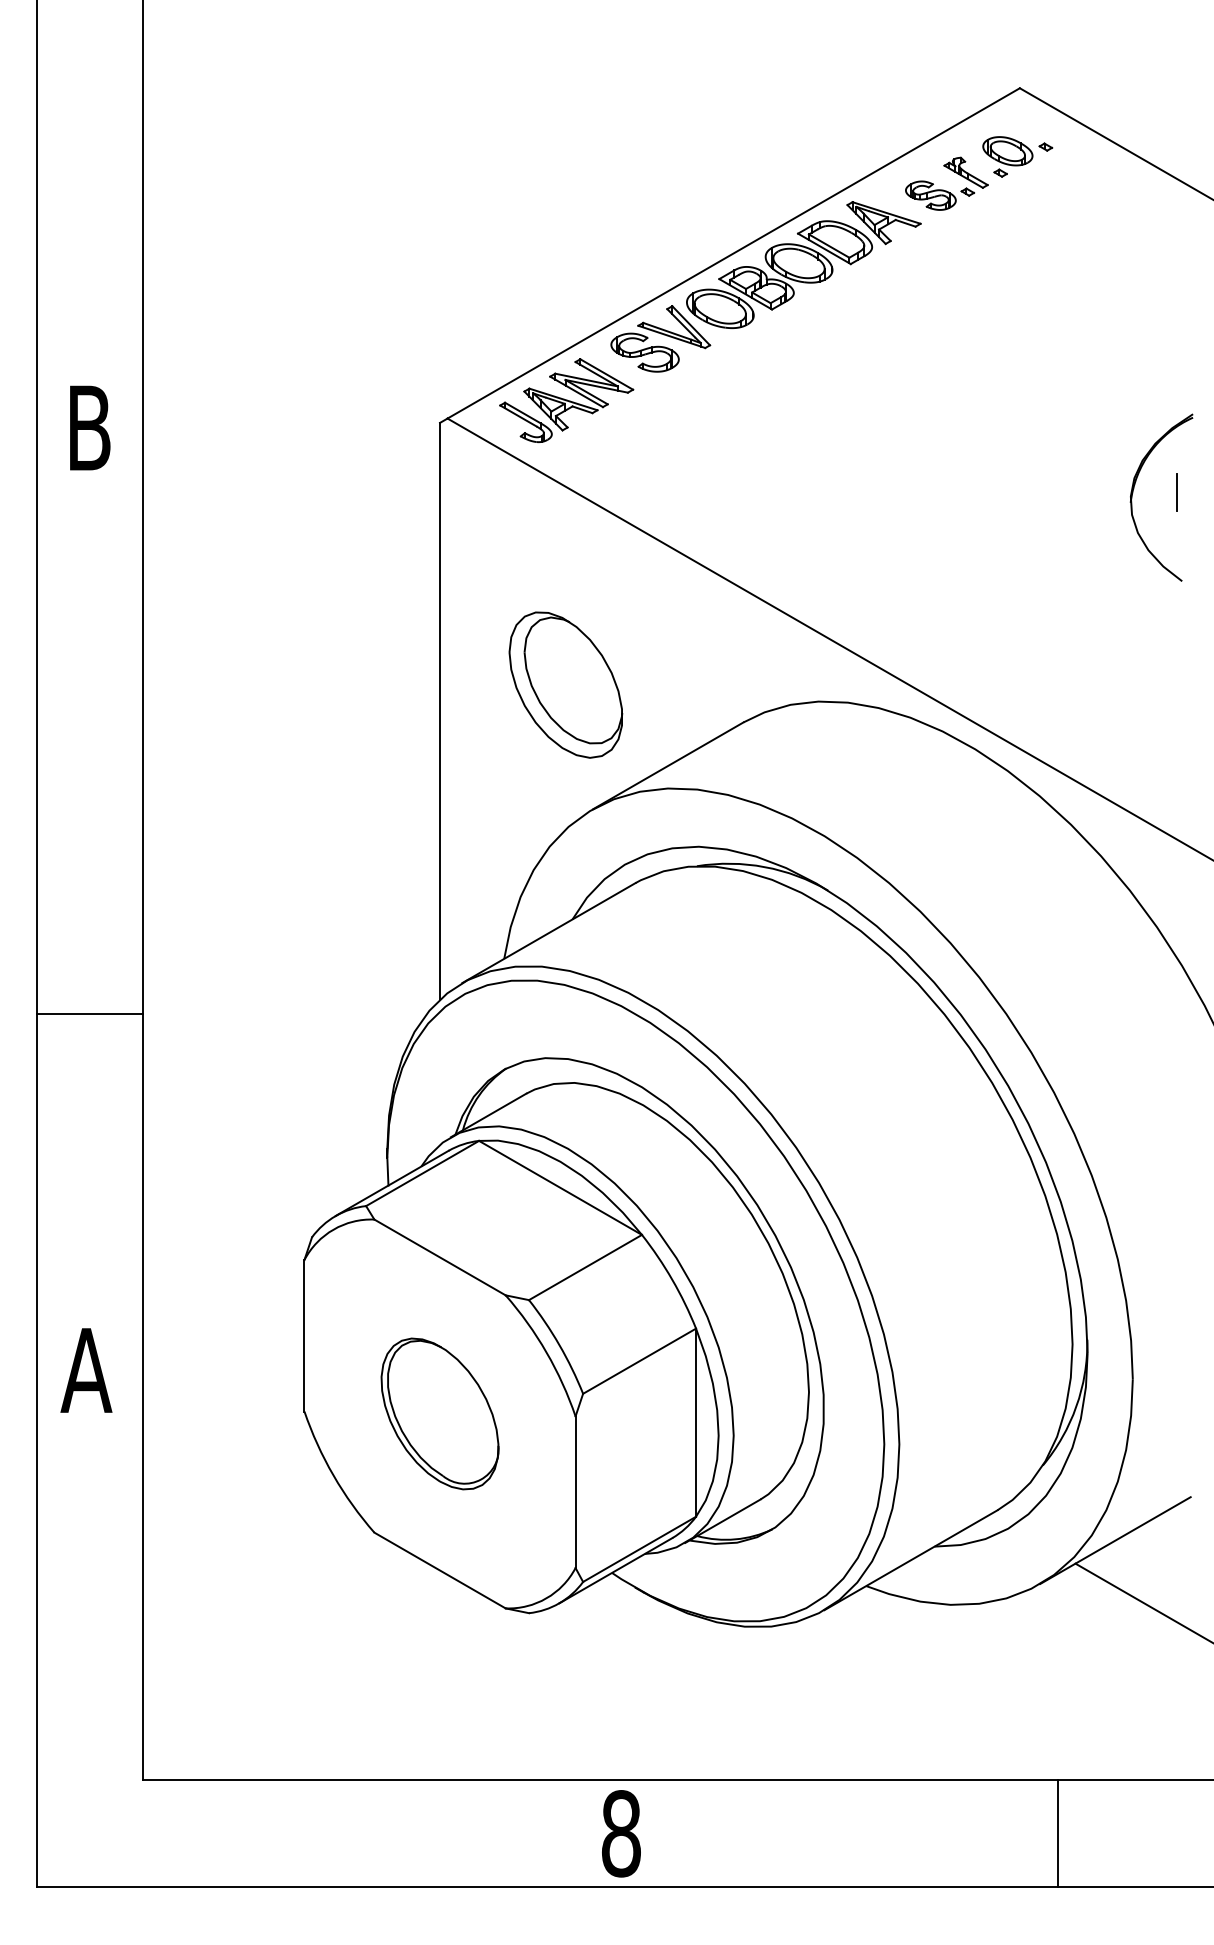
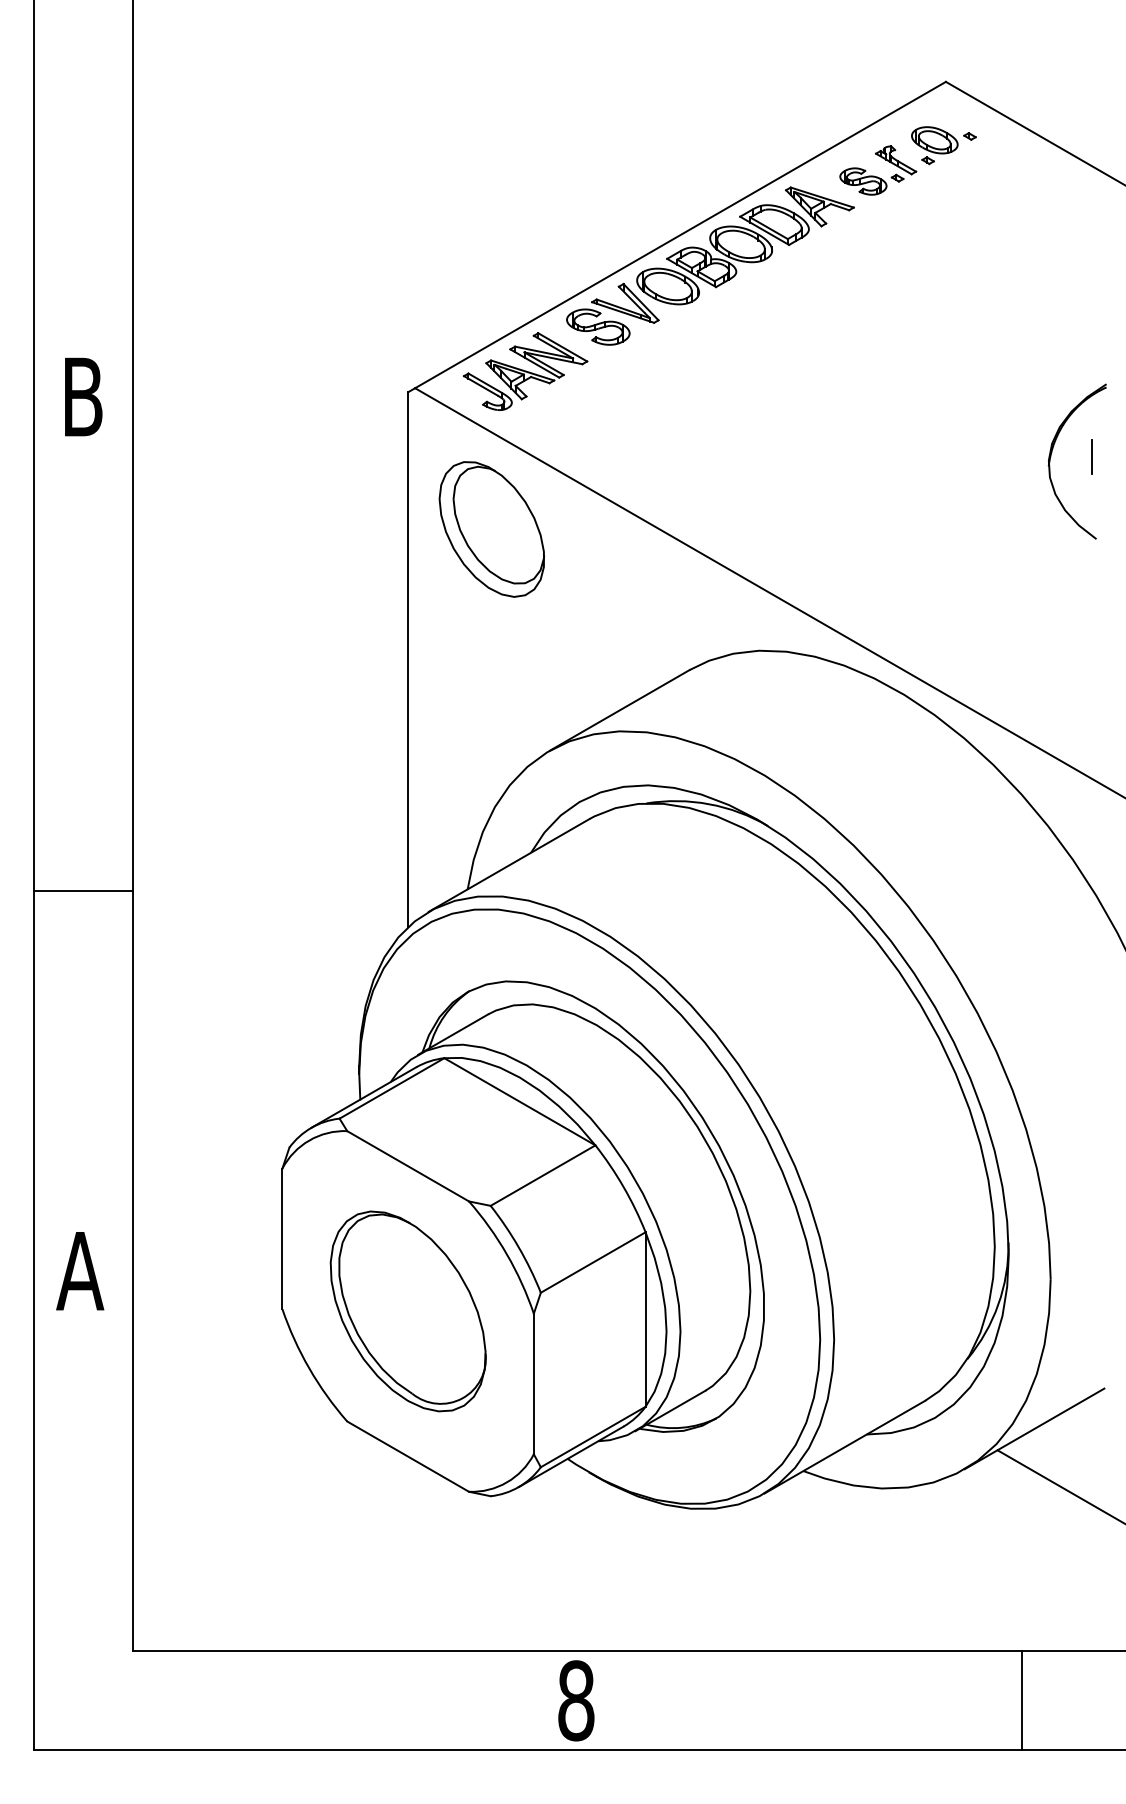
part: (565, 685) -> (491, 529), moved
line: (88, 1014) -> (82, 890), moved
part: (439, 1414) -> (407, 1311), size x1.43
line: (1058, 1833) -> (1021, 1700), moved

